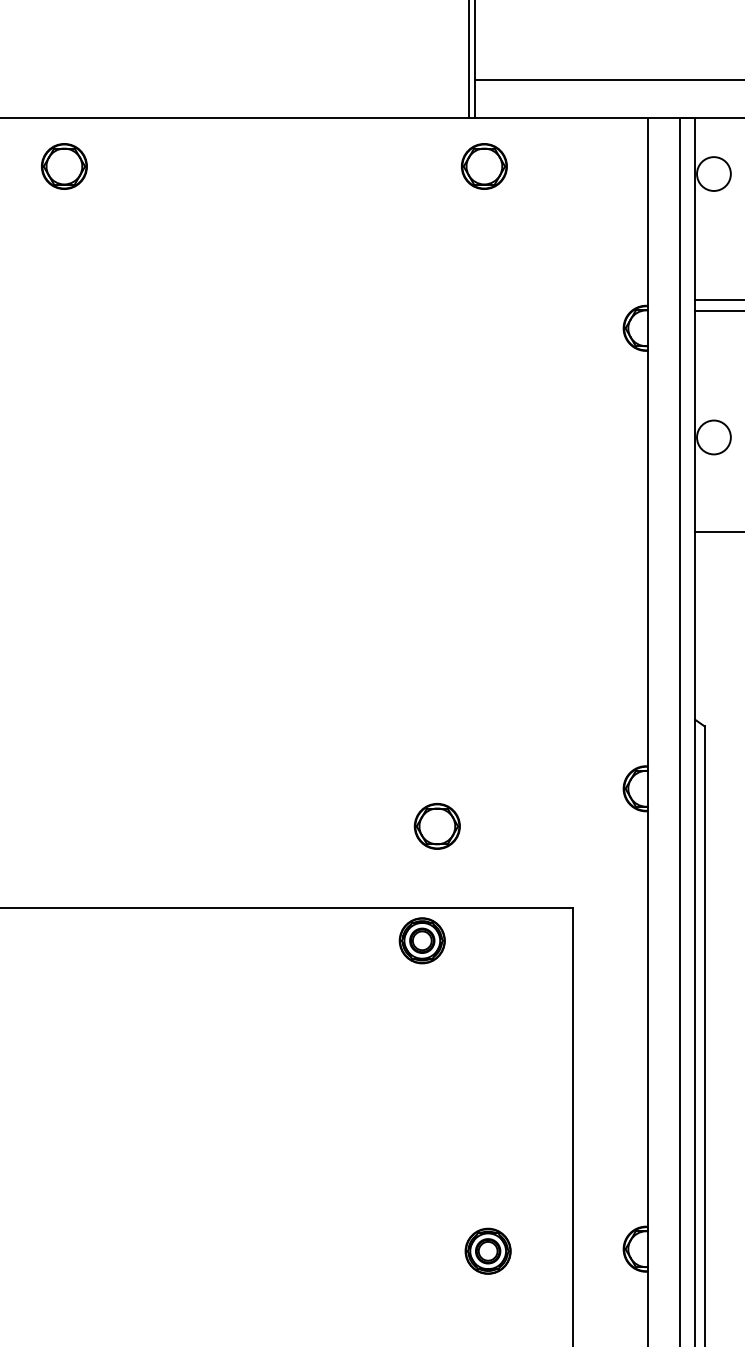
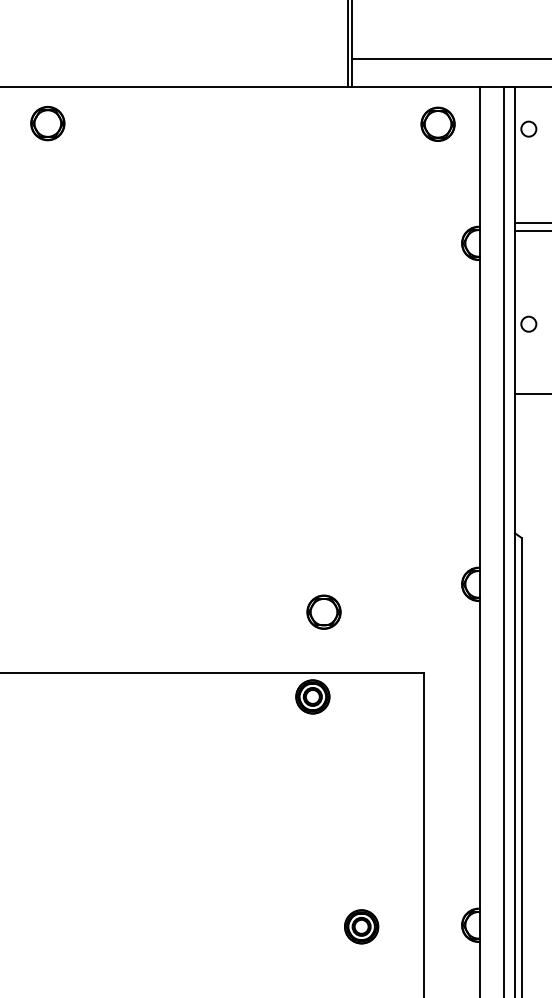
part: (483, 166) -> (437, 124), moved
circle: (713, 173) -> (528, 128), size x0.6
circle: (713, 437) -> (528, 324), size x0.6

